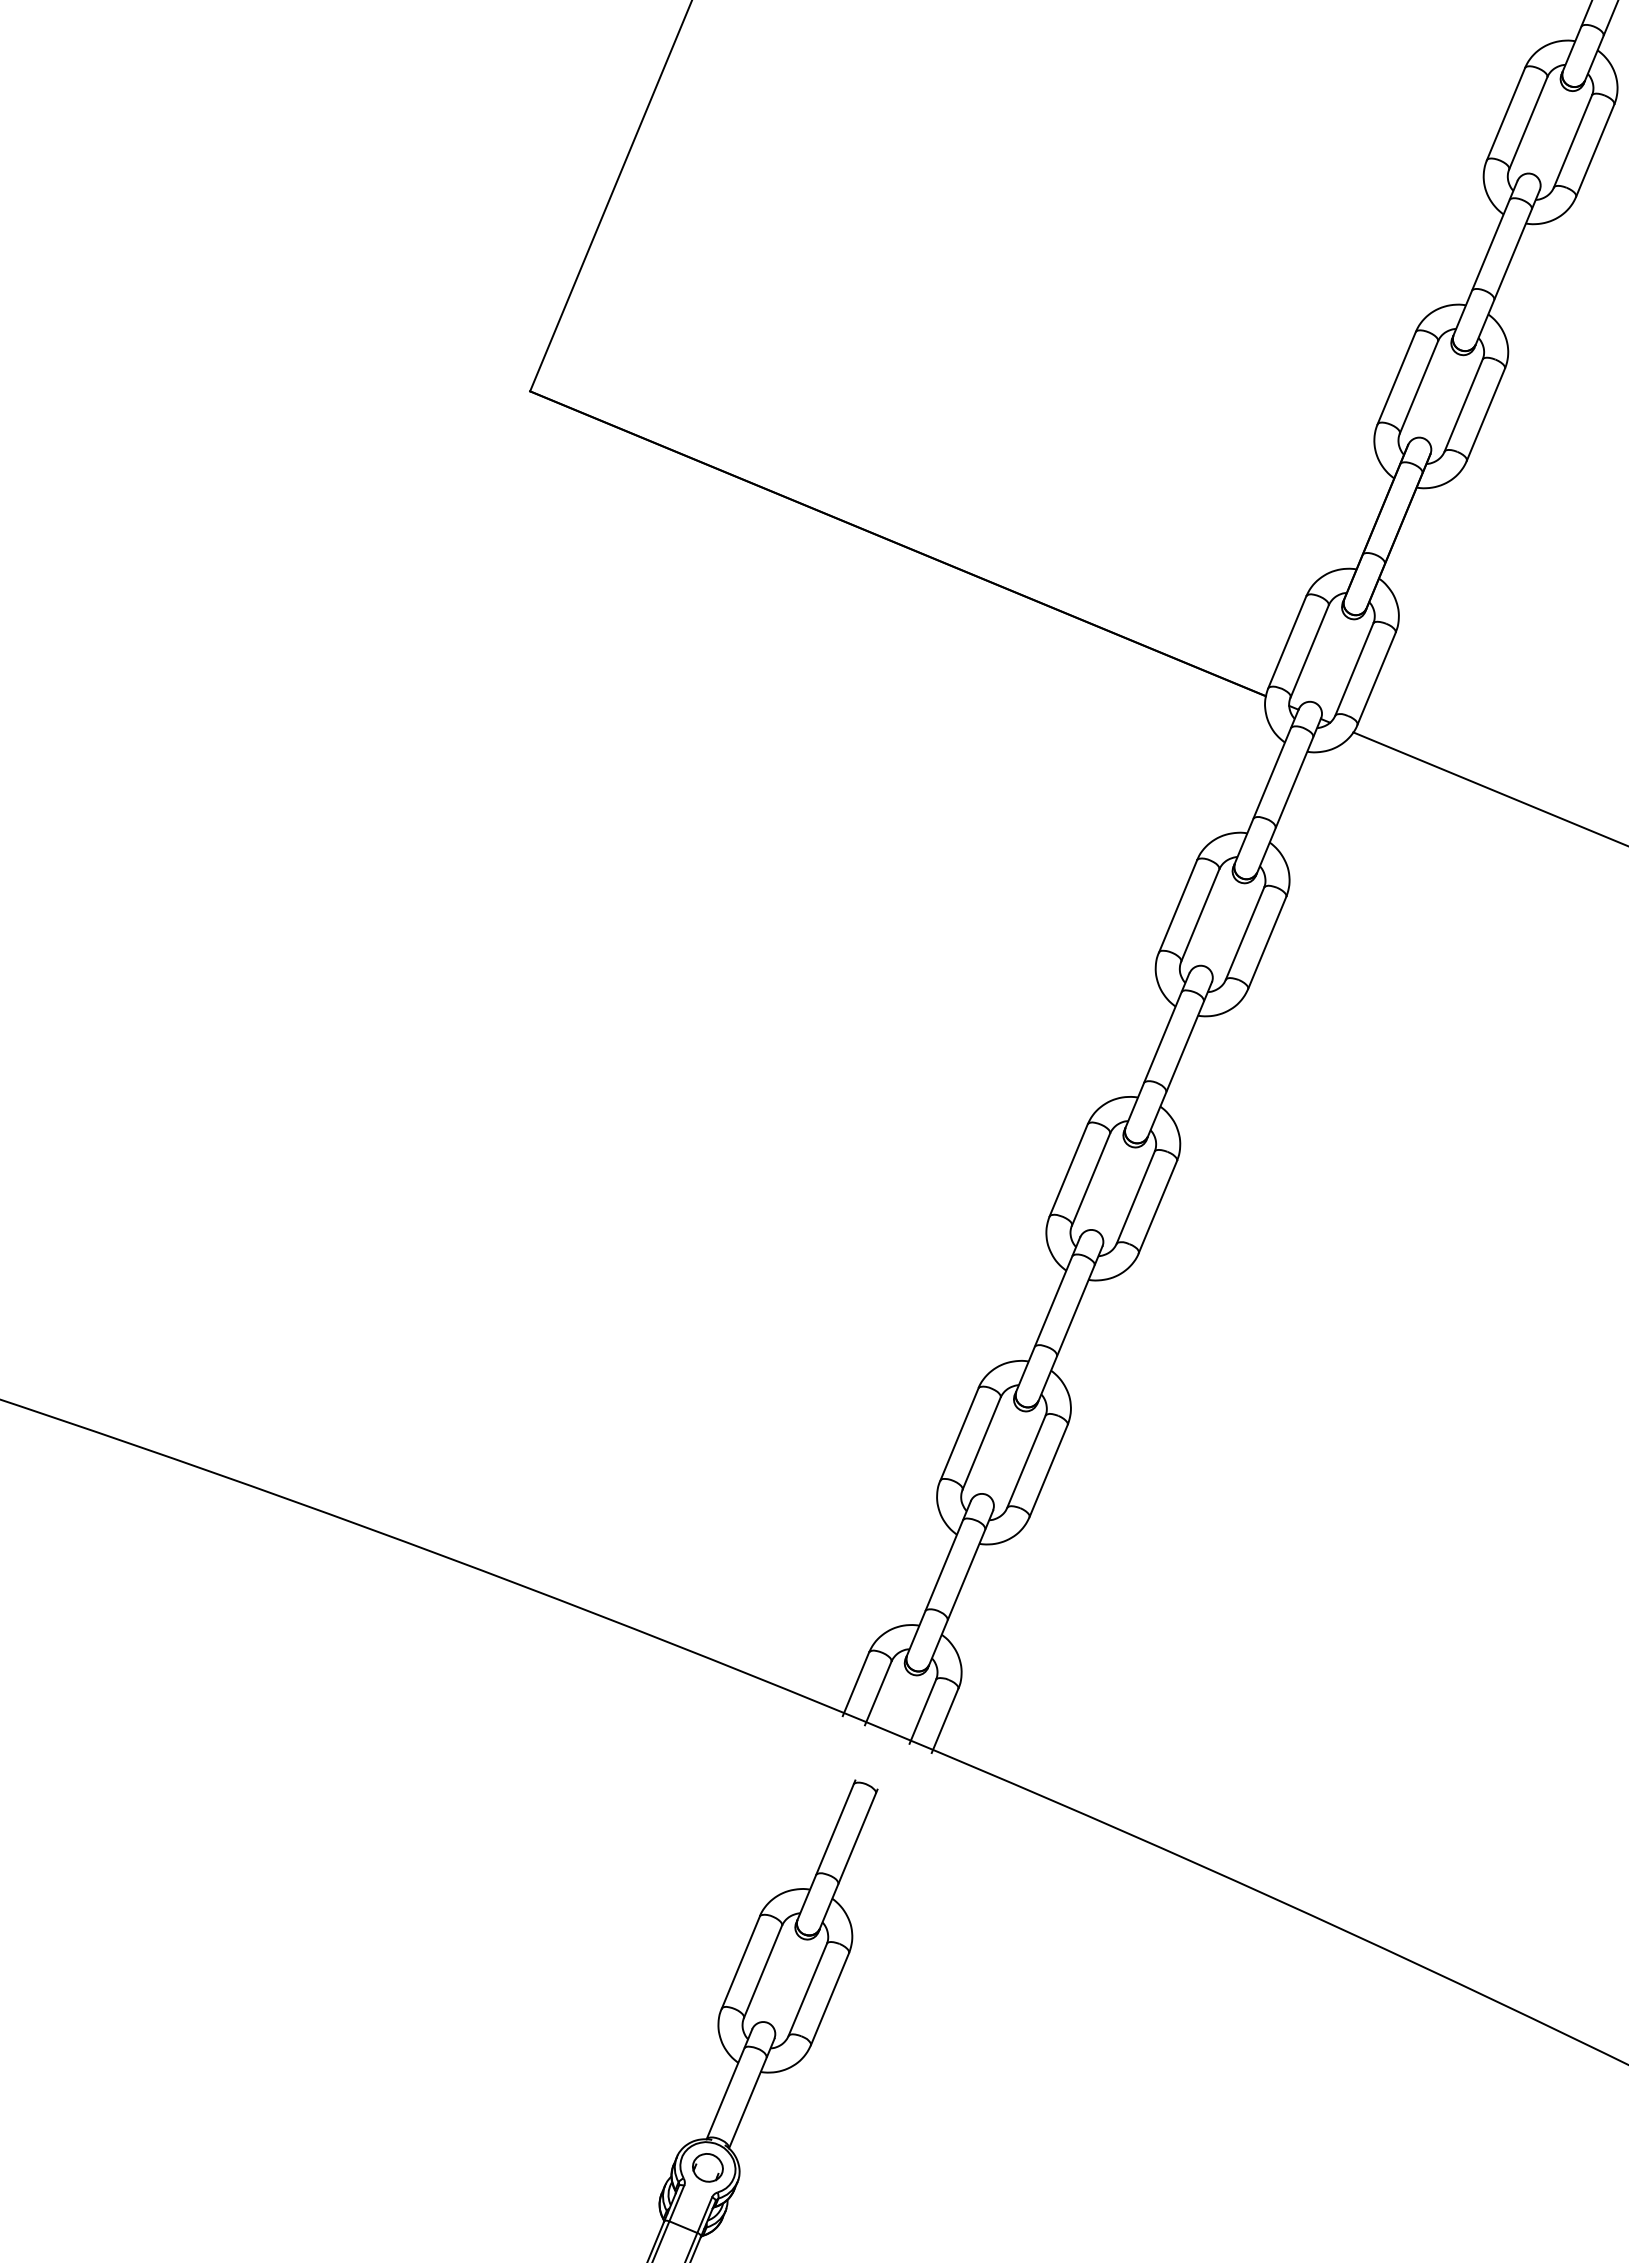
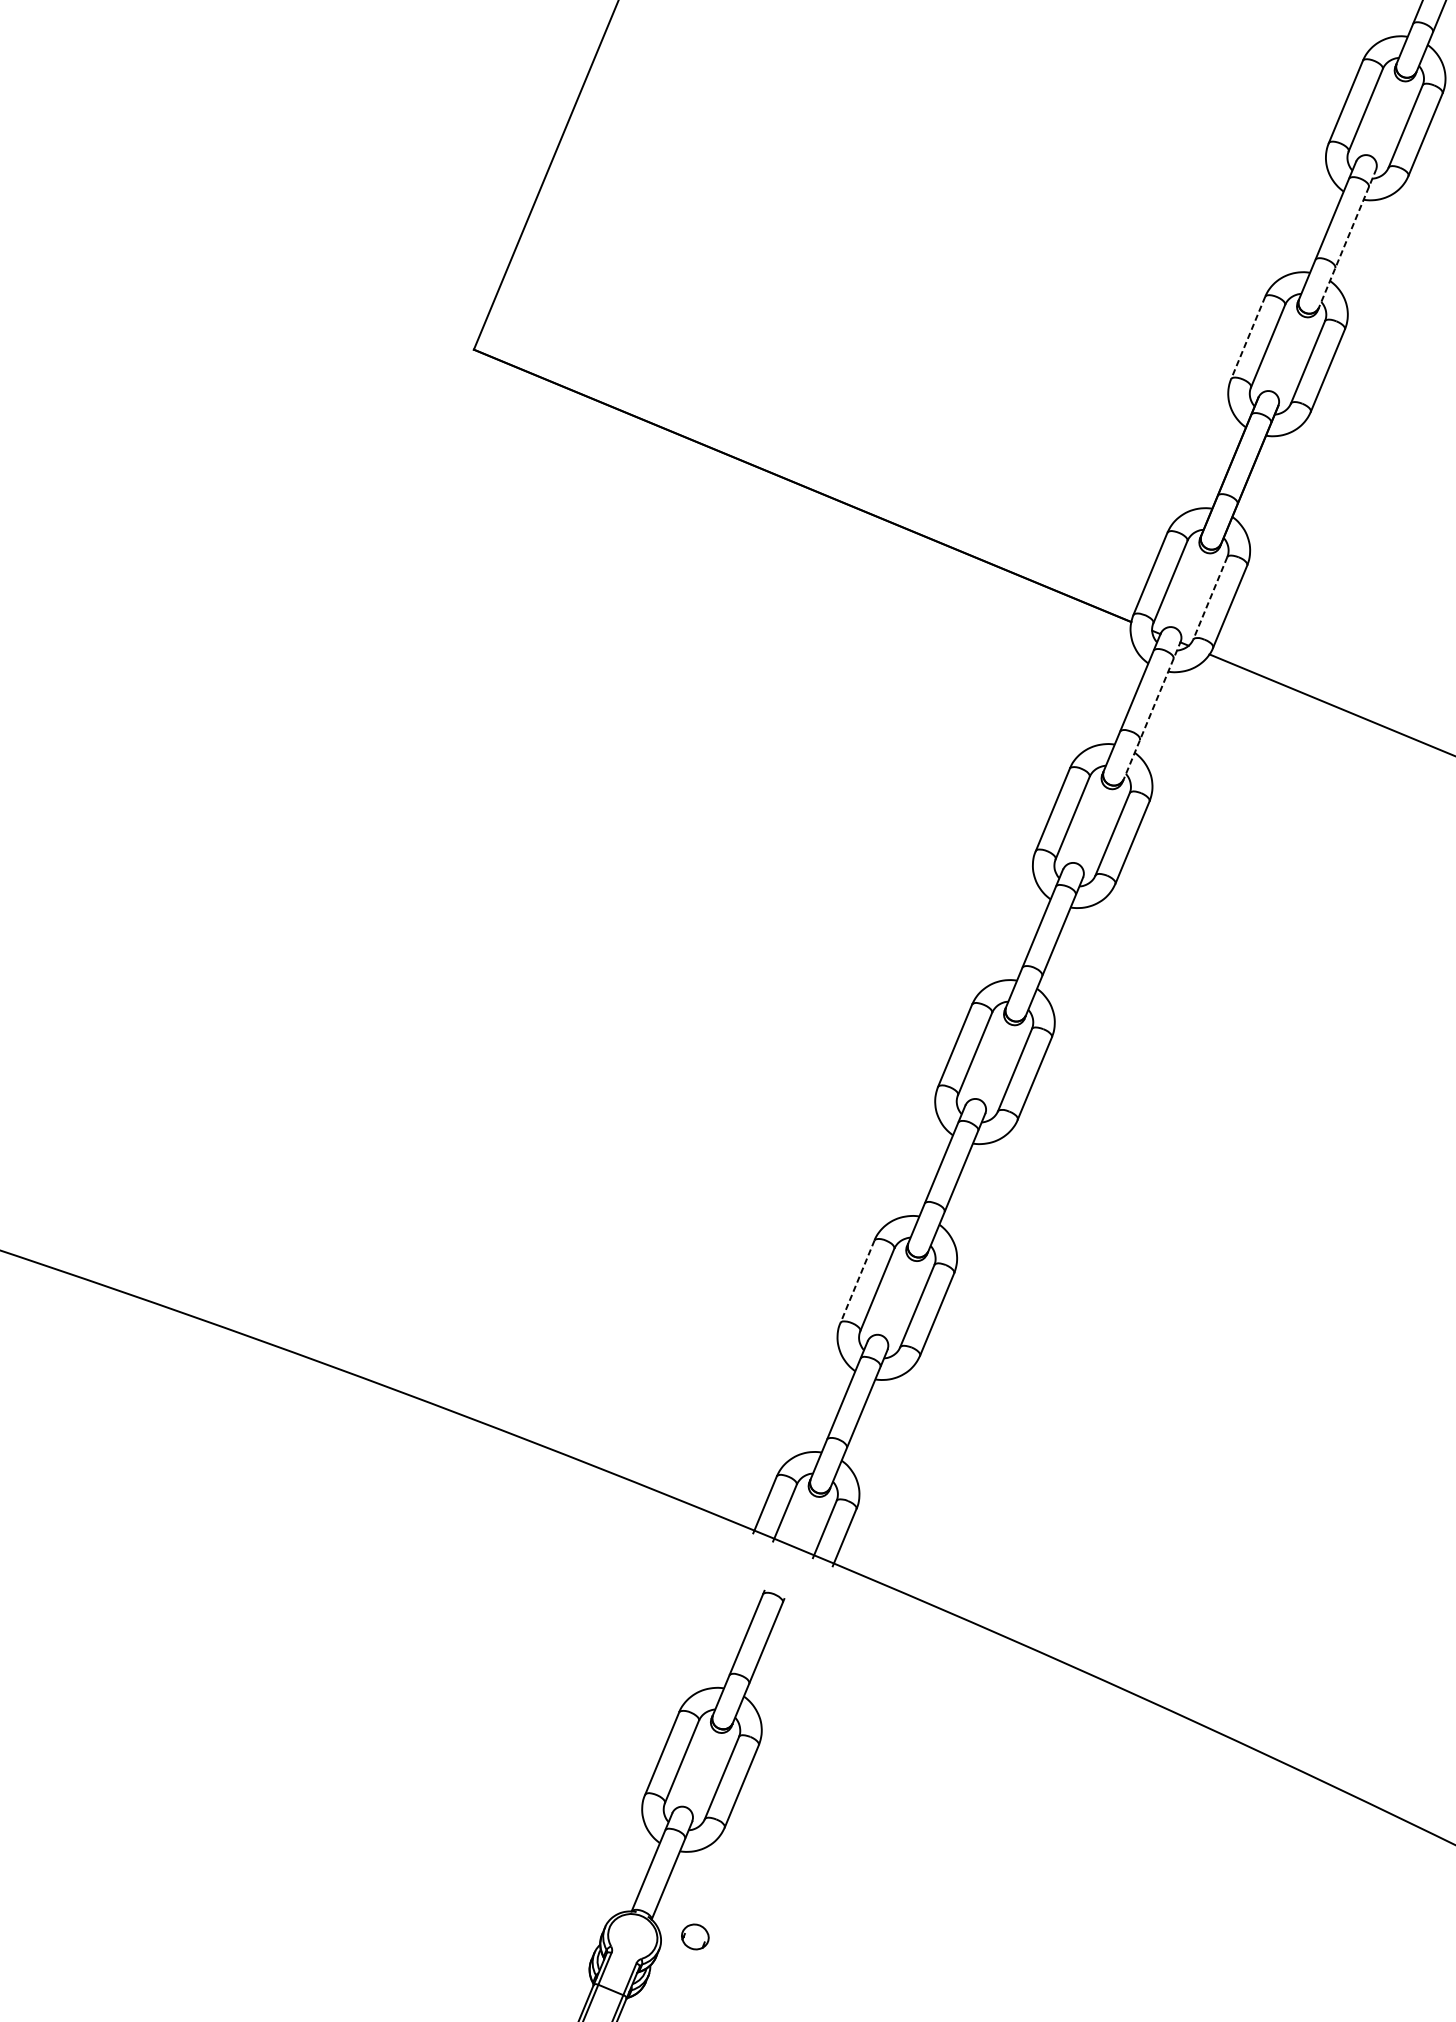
line: (1507, 268) -> (1347, 239), solid -> dashed
line: (1396, 378) -> (1248, 338), solid -> dashed
line: (1354, 669) -> (1210, 598), solid -> dashed
line: (1288, 796) -> (1151, 711), solid -> dashed
line: (959, 1434) -> (857, 1281), solid -> dashed
part: (707, 2167) -> (694, 1936), moved

